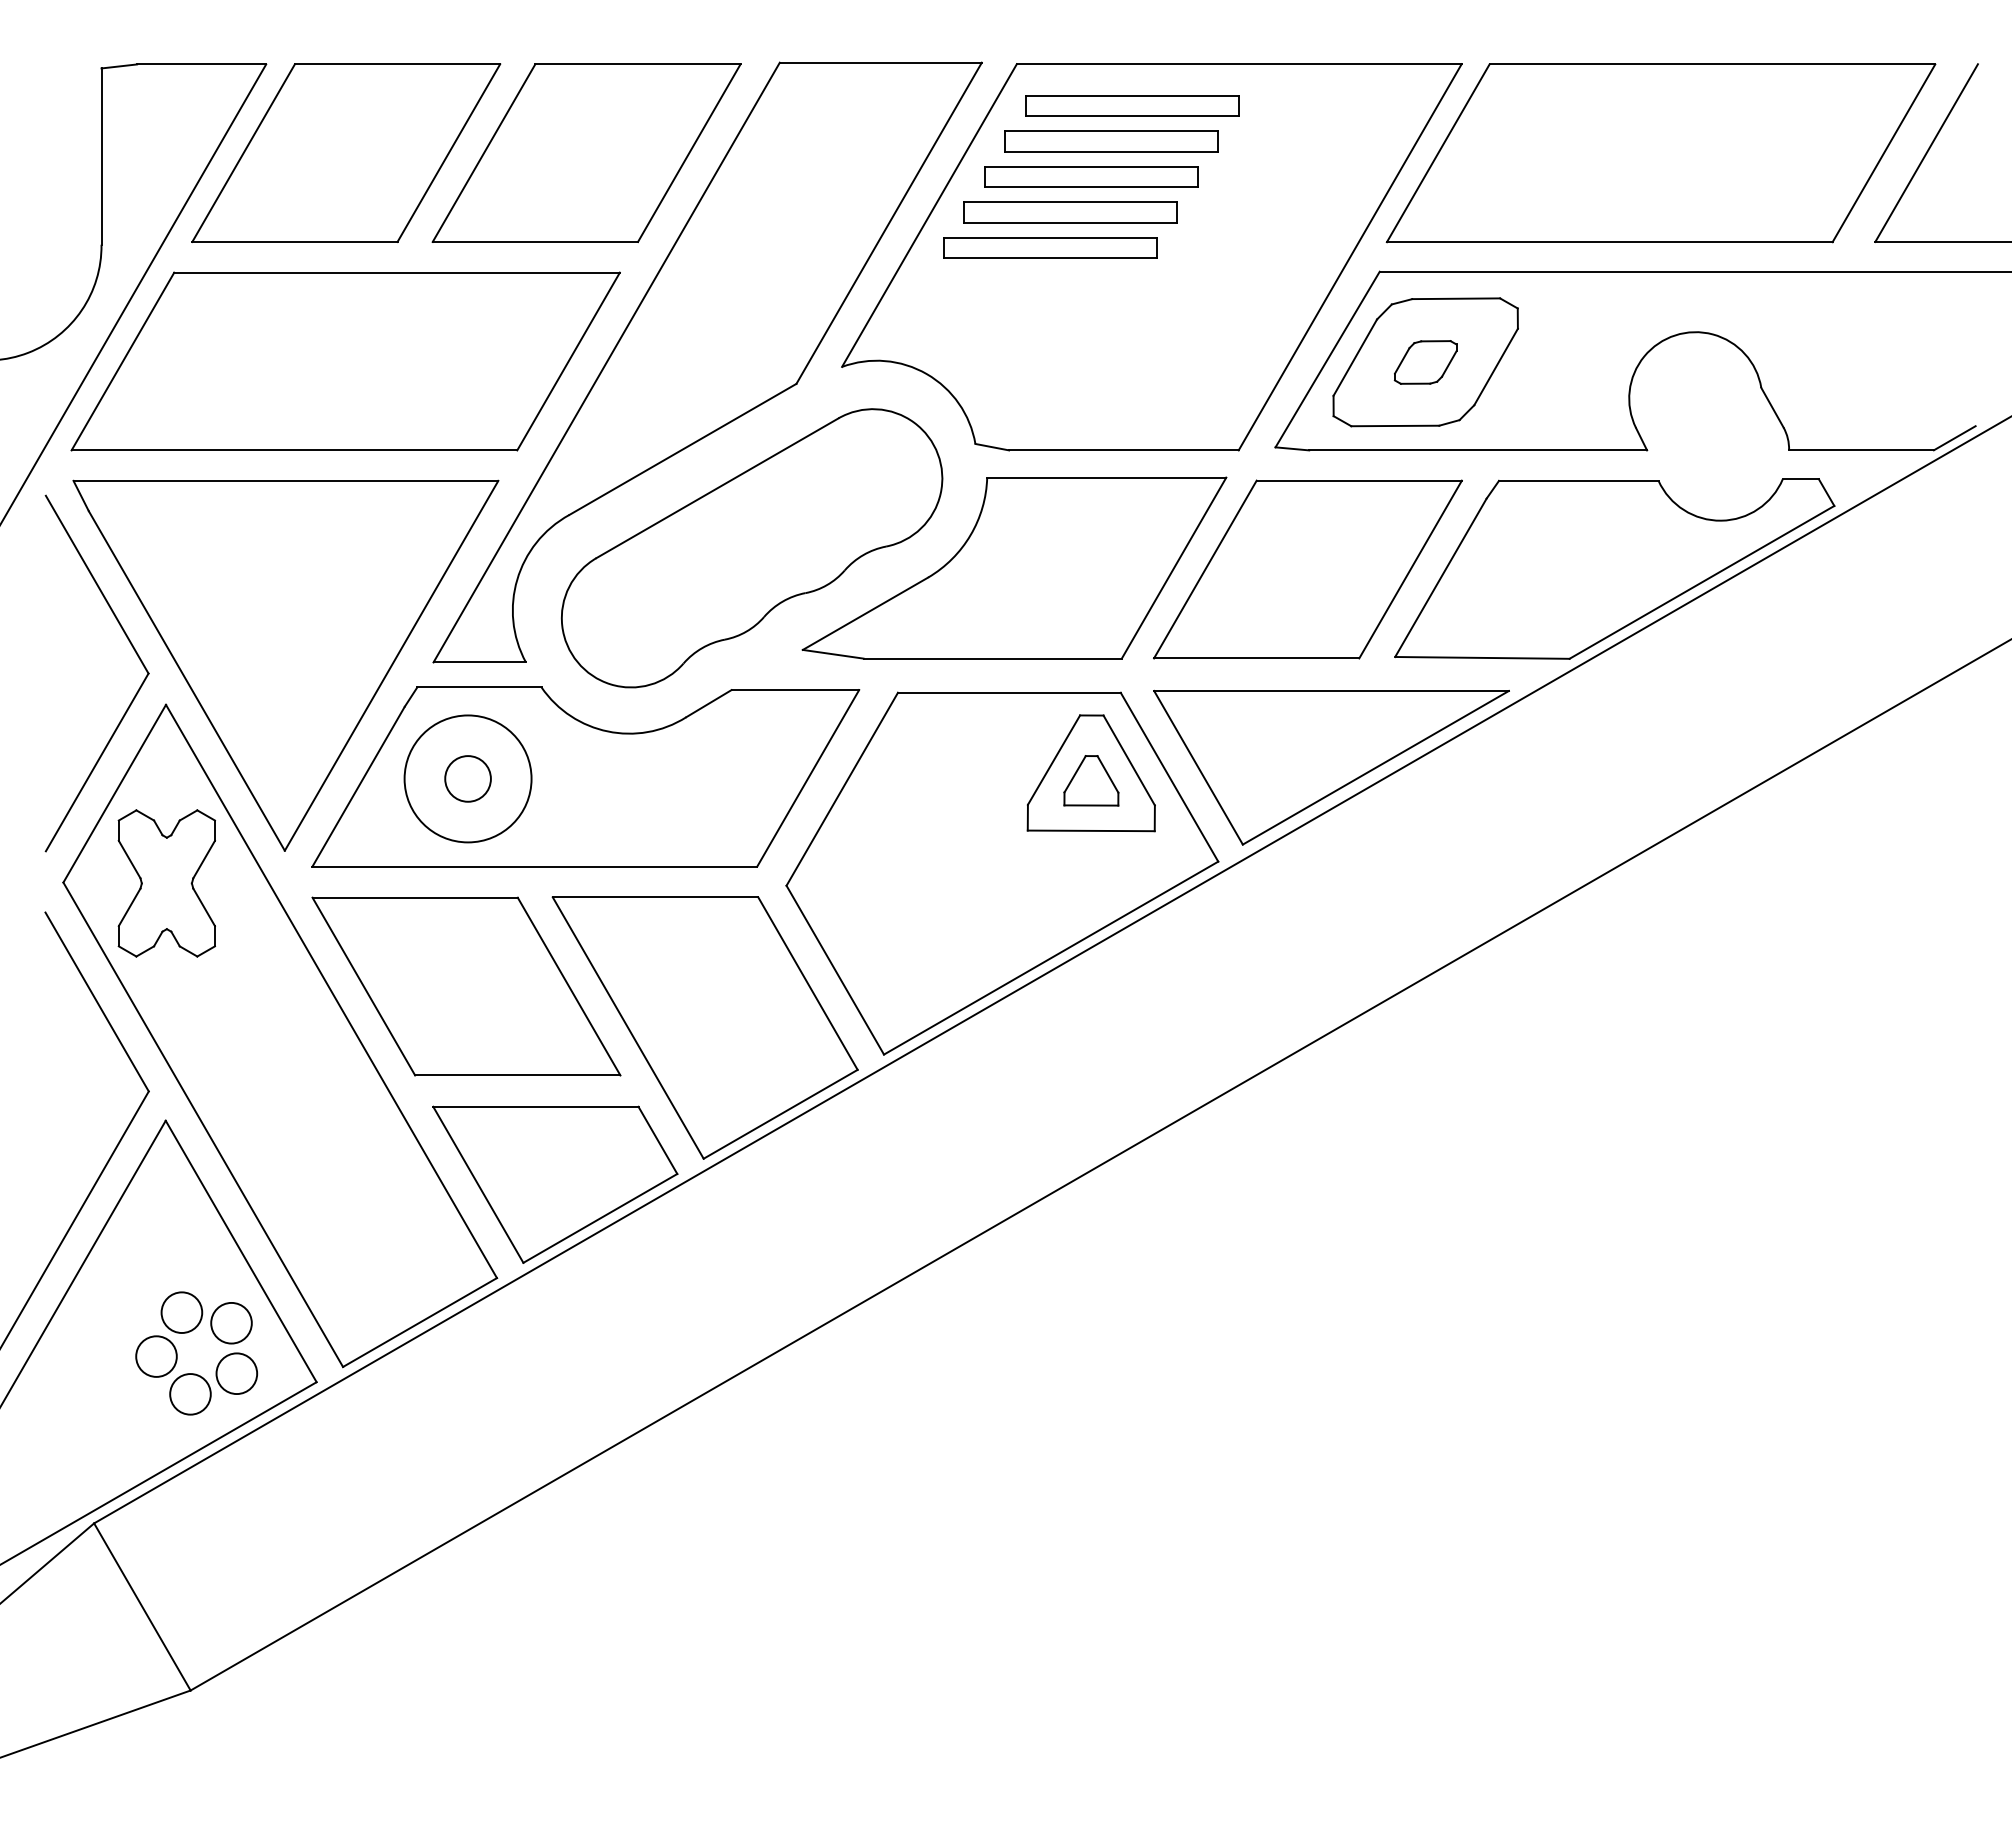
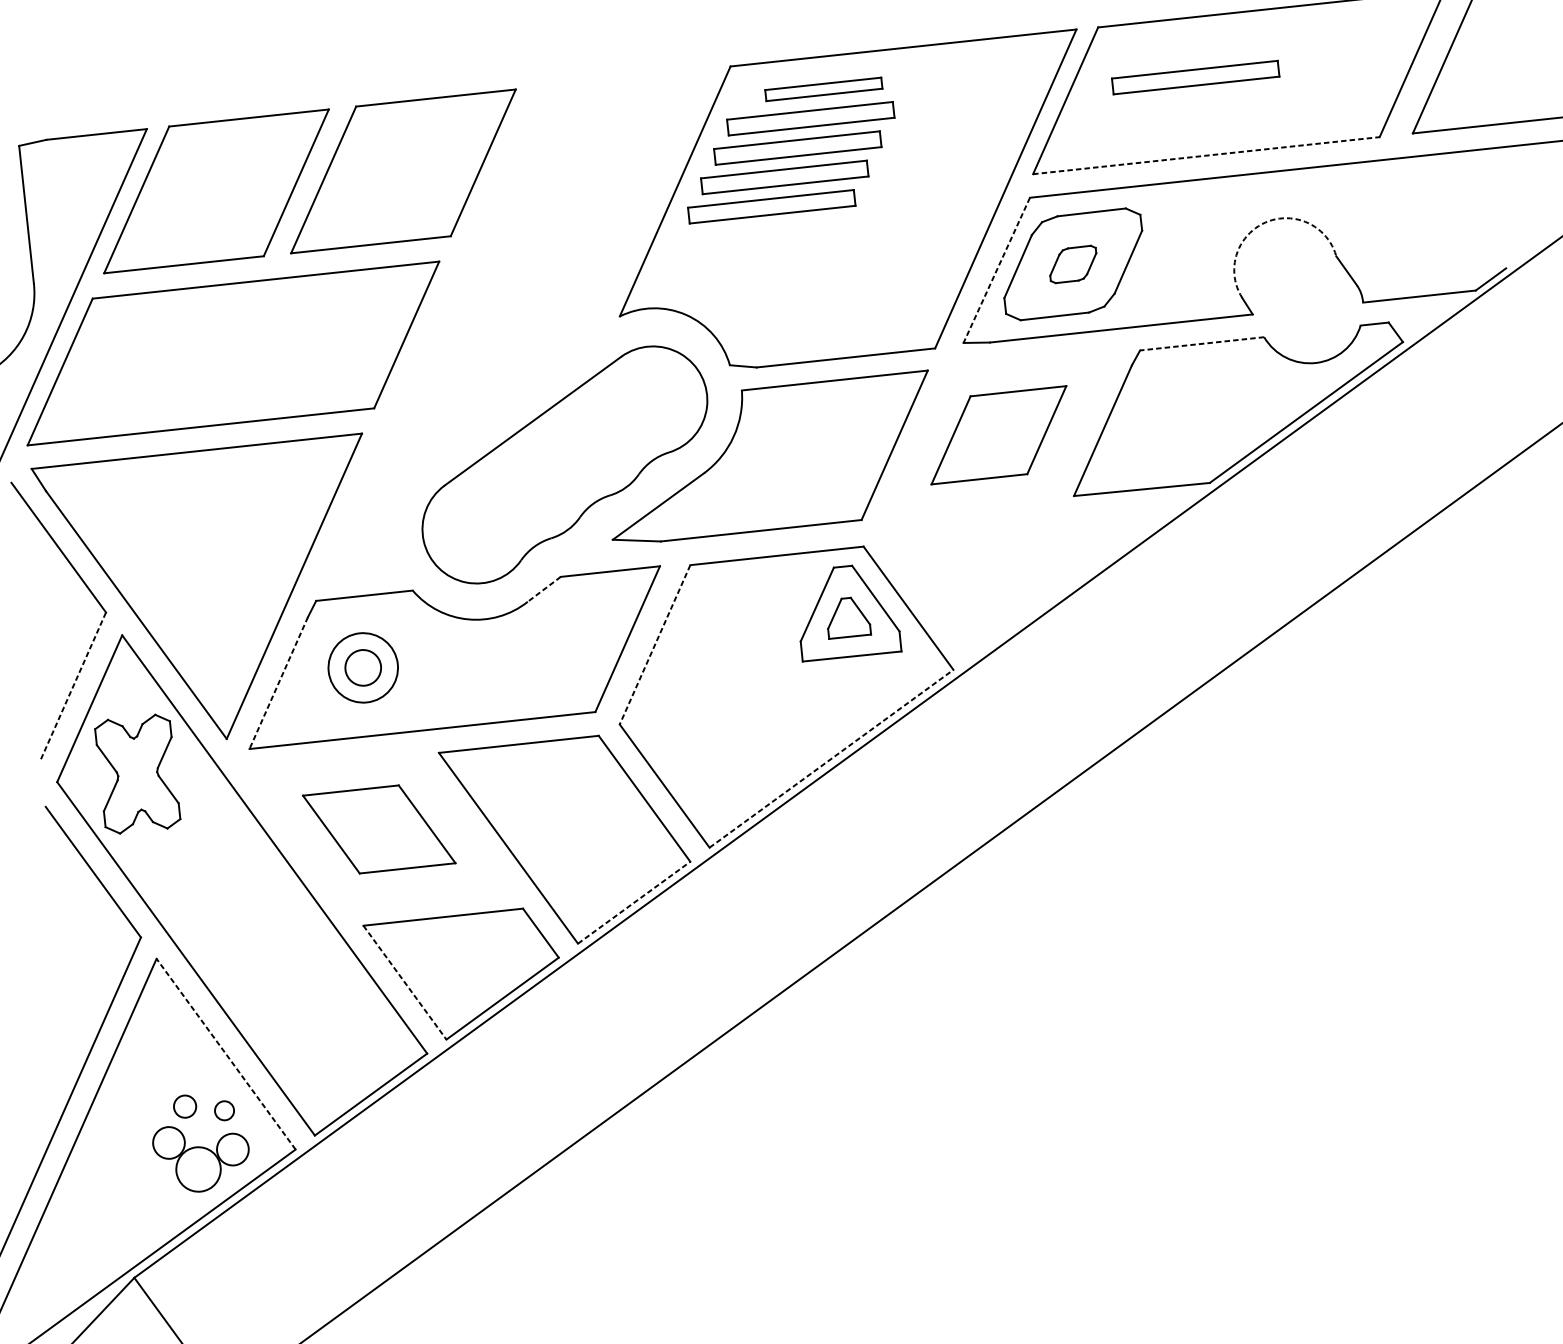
part: (1132, 105) -> (823, 89), size x0.7
part: (1606, 141) -> (1195, 77), added
line: (1609, 242) -> (1206, 155), solid -> dashed
arc: (1675, 335) -> (1265, 222), solid -> dashed
line: (1327, 359) -> (996, 270), solid -> dashed
part: (707, 362) -> (514, 324), removed
line: (1578, 480) -> (1201, 343), solid -> dashed
part: (1307, 569) -> (998, 435), size x0.6
line: (708, 703) -> (543, 589), solid -> dashed
line: (97, 762) -> (73, 685), solid -> dashed
part: (1331, 767) -> (1033, 587), removed
circle: (467, 778) -> (362, 667), size x0.7
line: (358, 787) -> (278, 683), solid -> dashed
line: (842, 789) -> (655, 645), solid -> dashed
line: (1051, 958) -> (831, 759), solid -> dashed
part: (466, 986) -> (379, 829), size x0.6
line: (780, 1114) -> (634, 902), solid -> dashed
line: (478, 1185) -> (405, 983), solid -> dashed
line: (241, 1251) -> (226, 1054), solid -> dashed
circle: (181, 1312) -> (184, 1106), size x0.7
circle: (231, 1322) -> (224, 1110), size x0.6
circle: (190, 1394) -> (198, 1169), size x1.4

